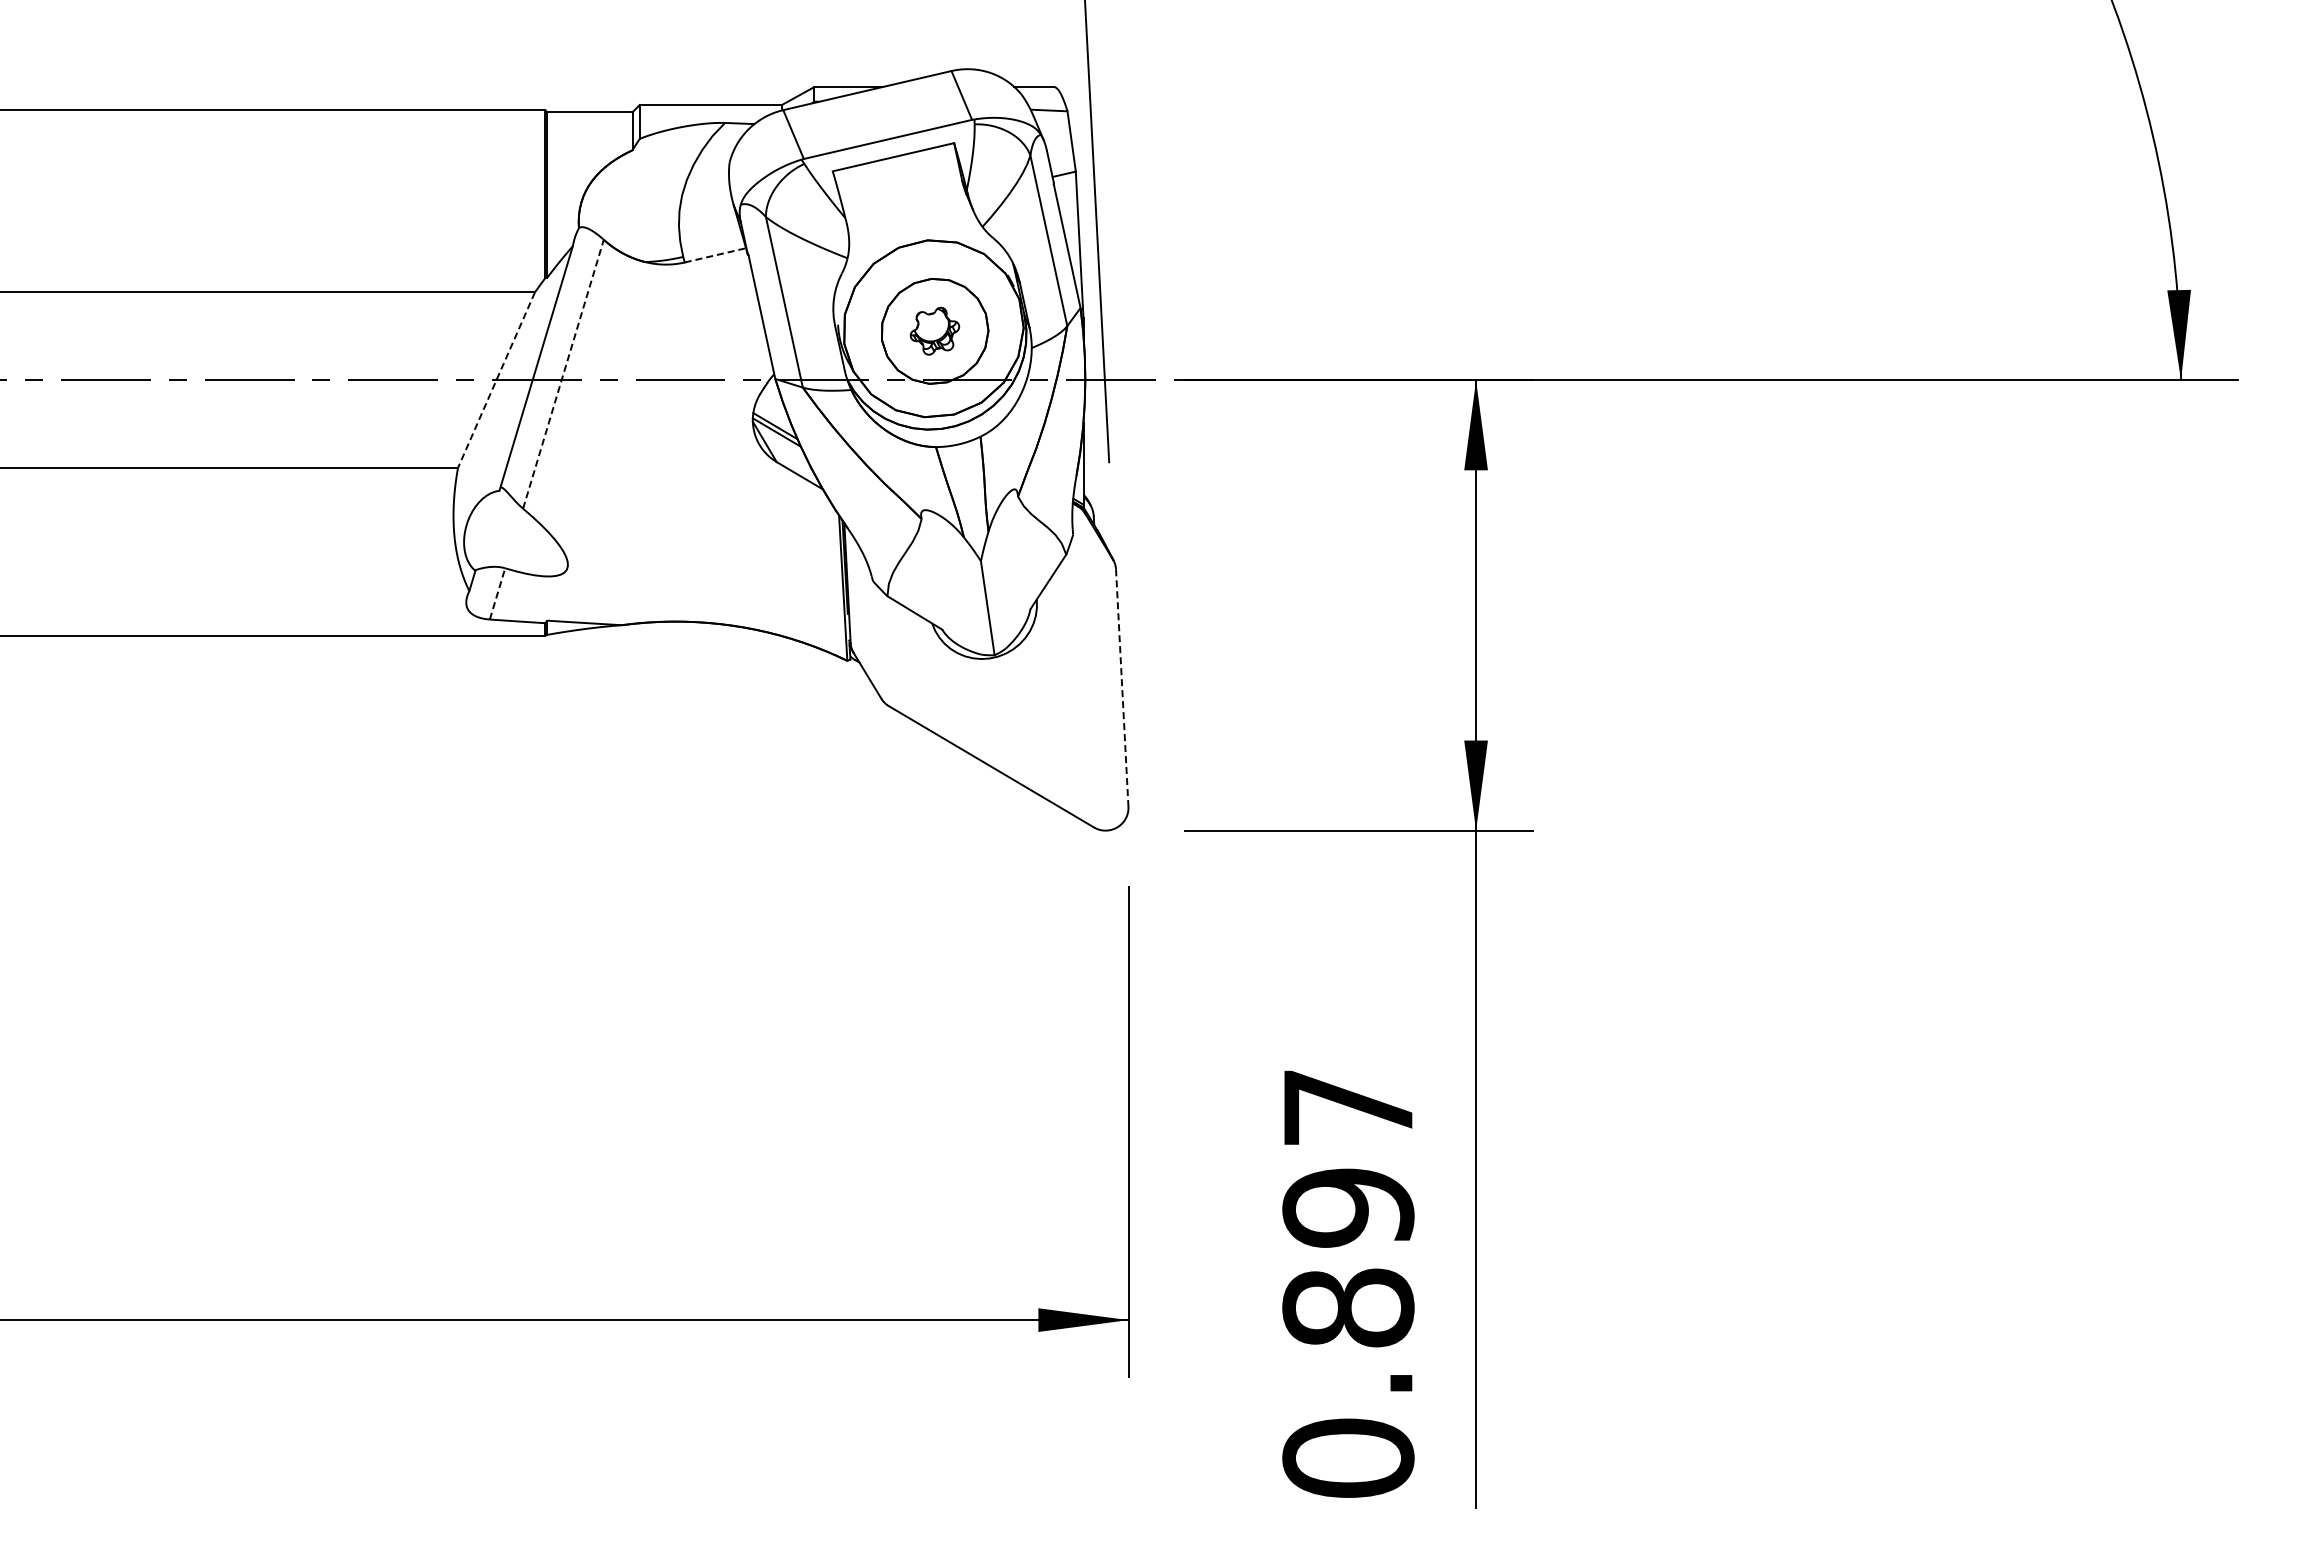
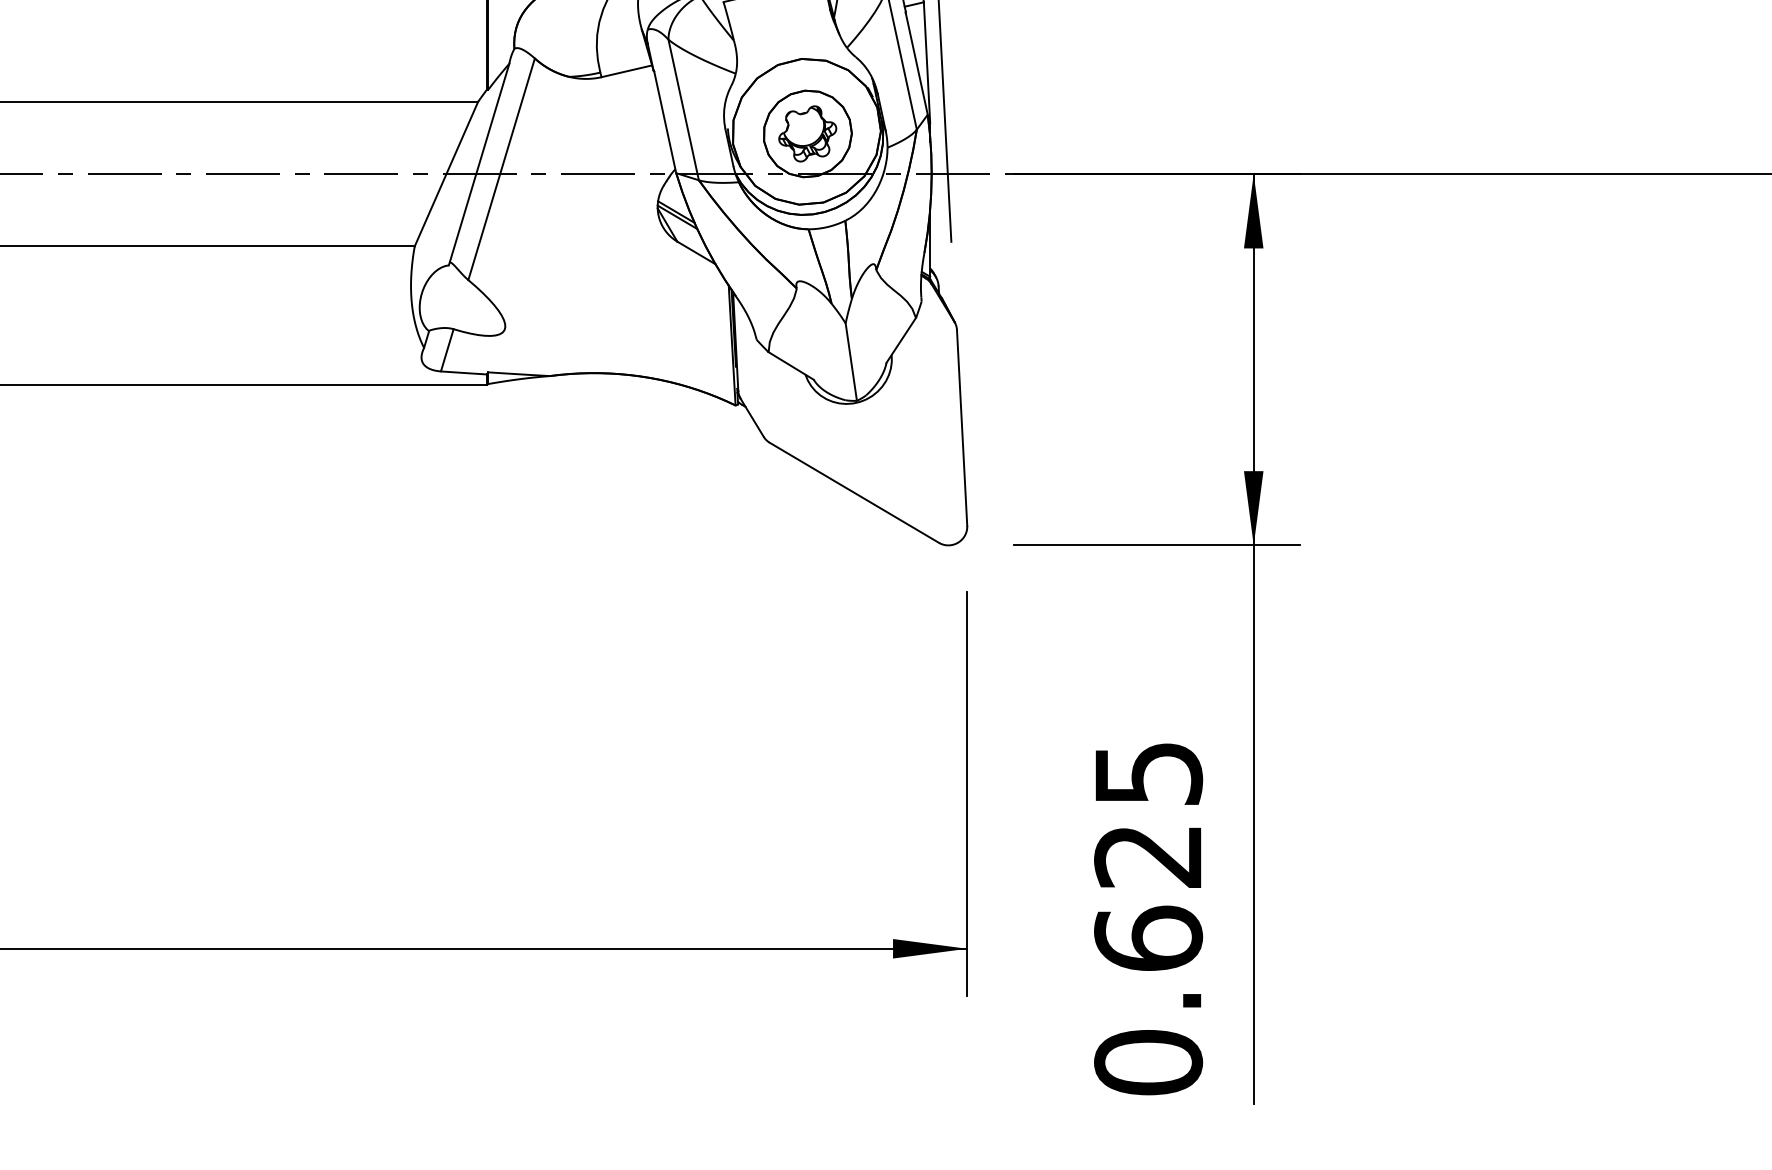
line: (715, 255) -> (626, 71), dashed -> solid
part: (934, 330) -> (807, 133), size x1.43
line: (563, 373) -> (501, 168), dashed -> solid
line: (496, 380) -> (446, 174), dashed -> solid
line: (497, 593) -> (447, 349), dashed -> solid
line: (1122, 688) -> (962, 428), dashed -> solid
text: (1348, 1208) -> (1148, 856), 0.897 -> 0.625

